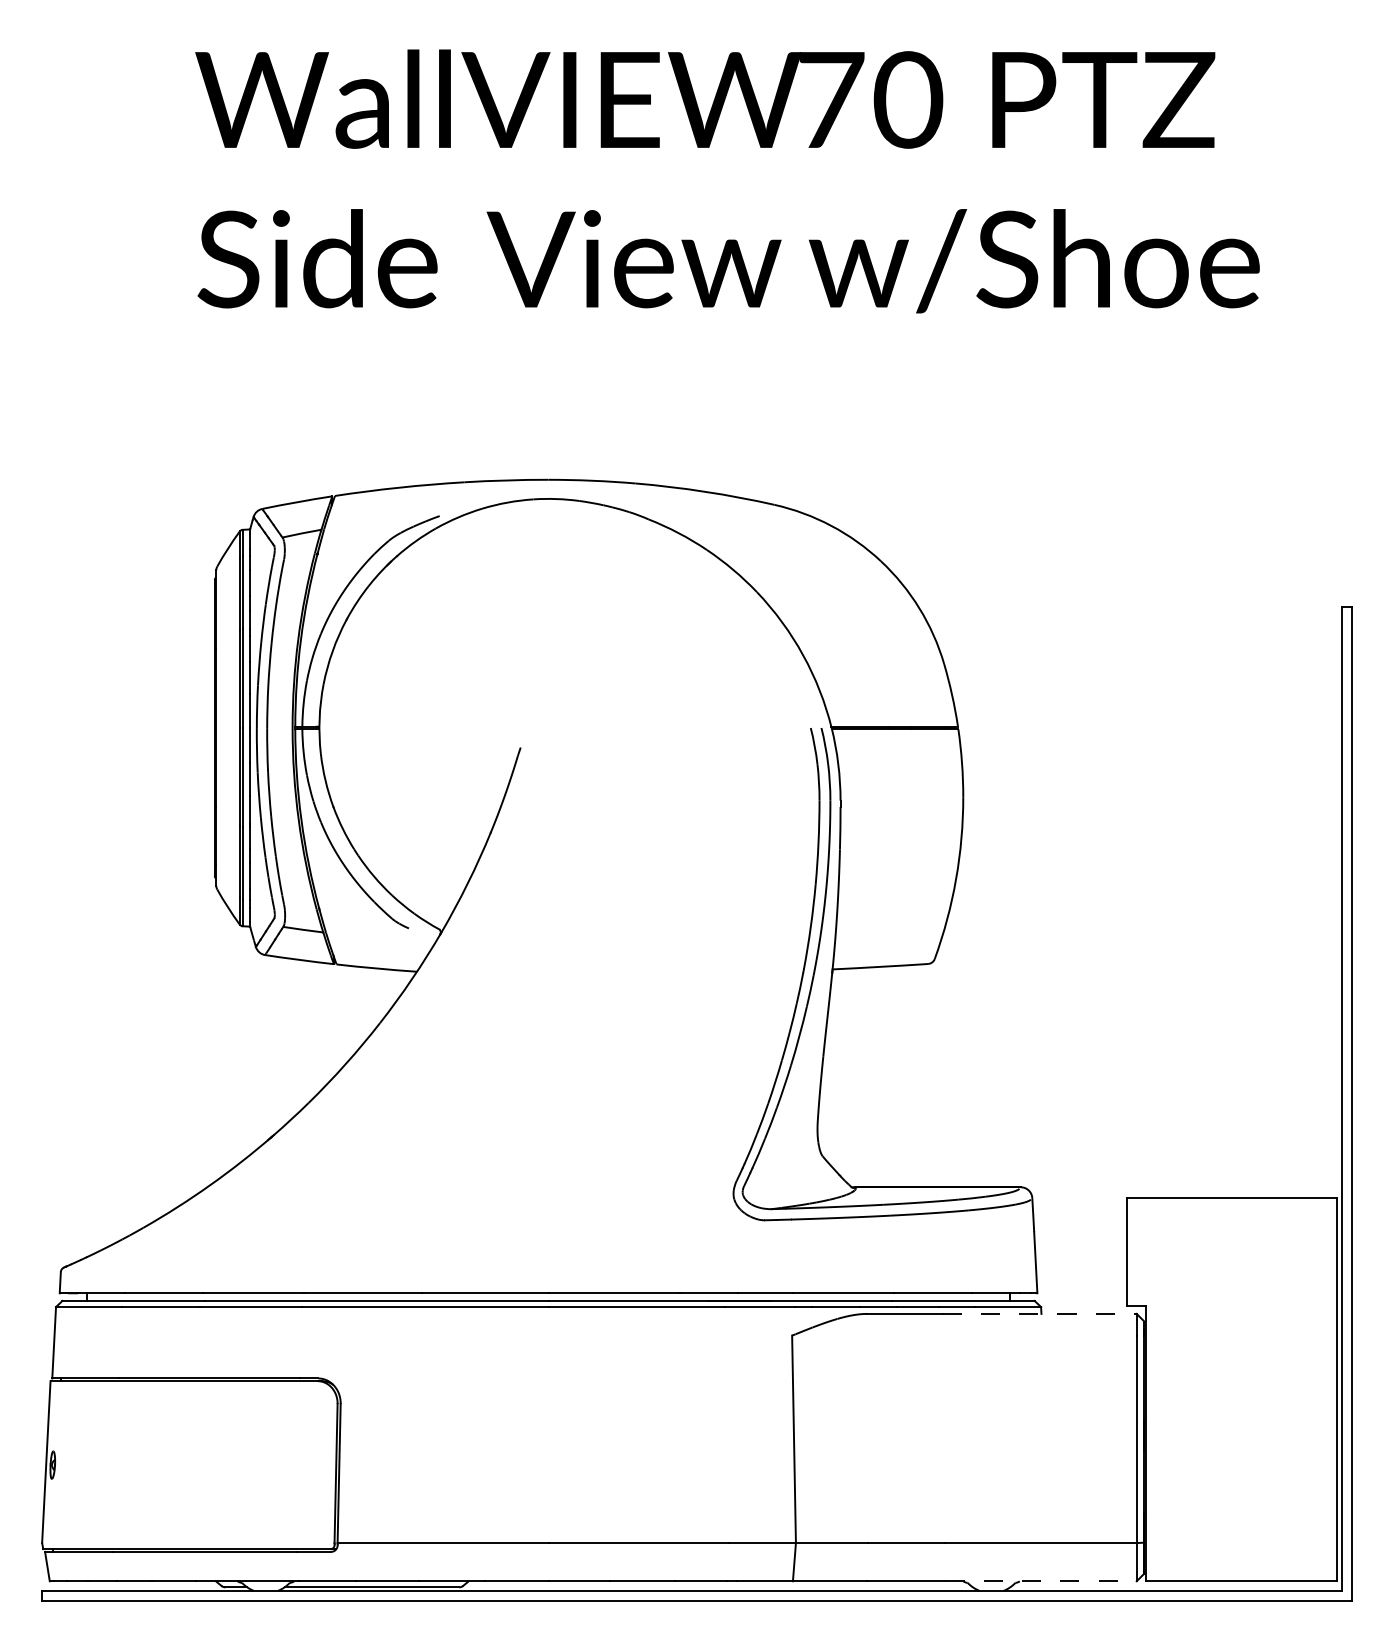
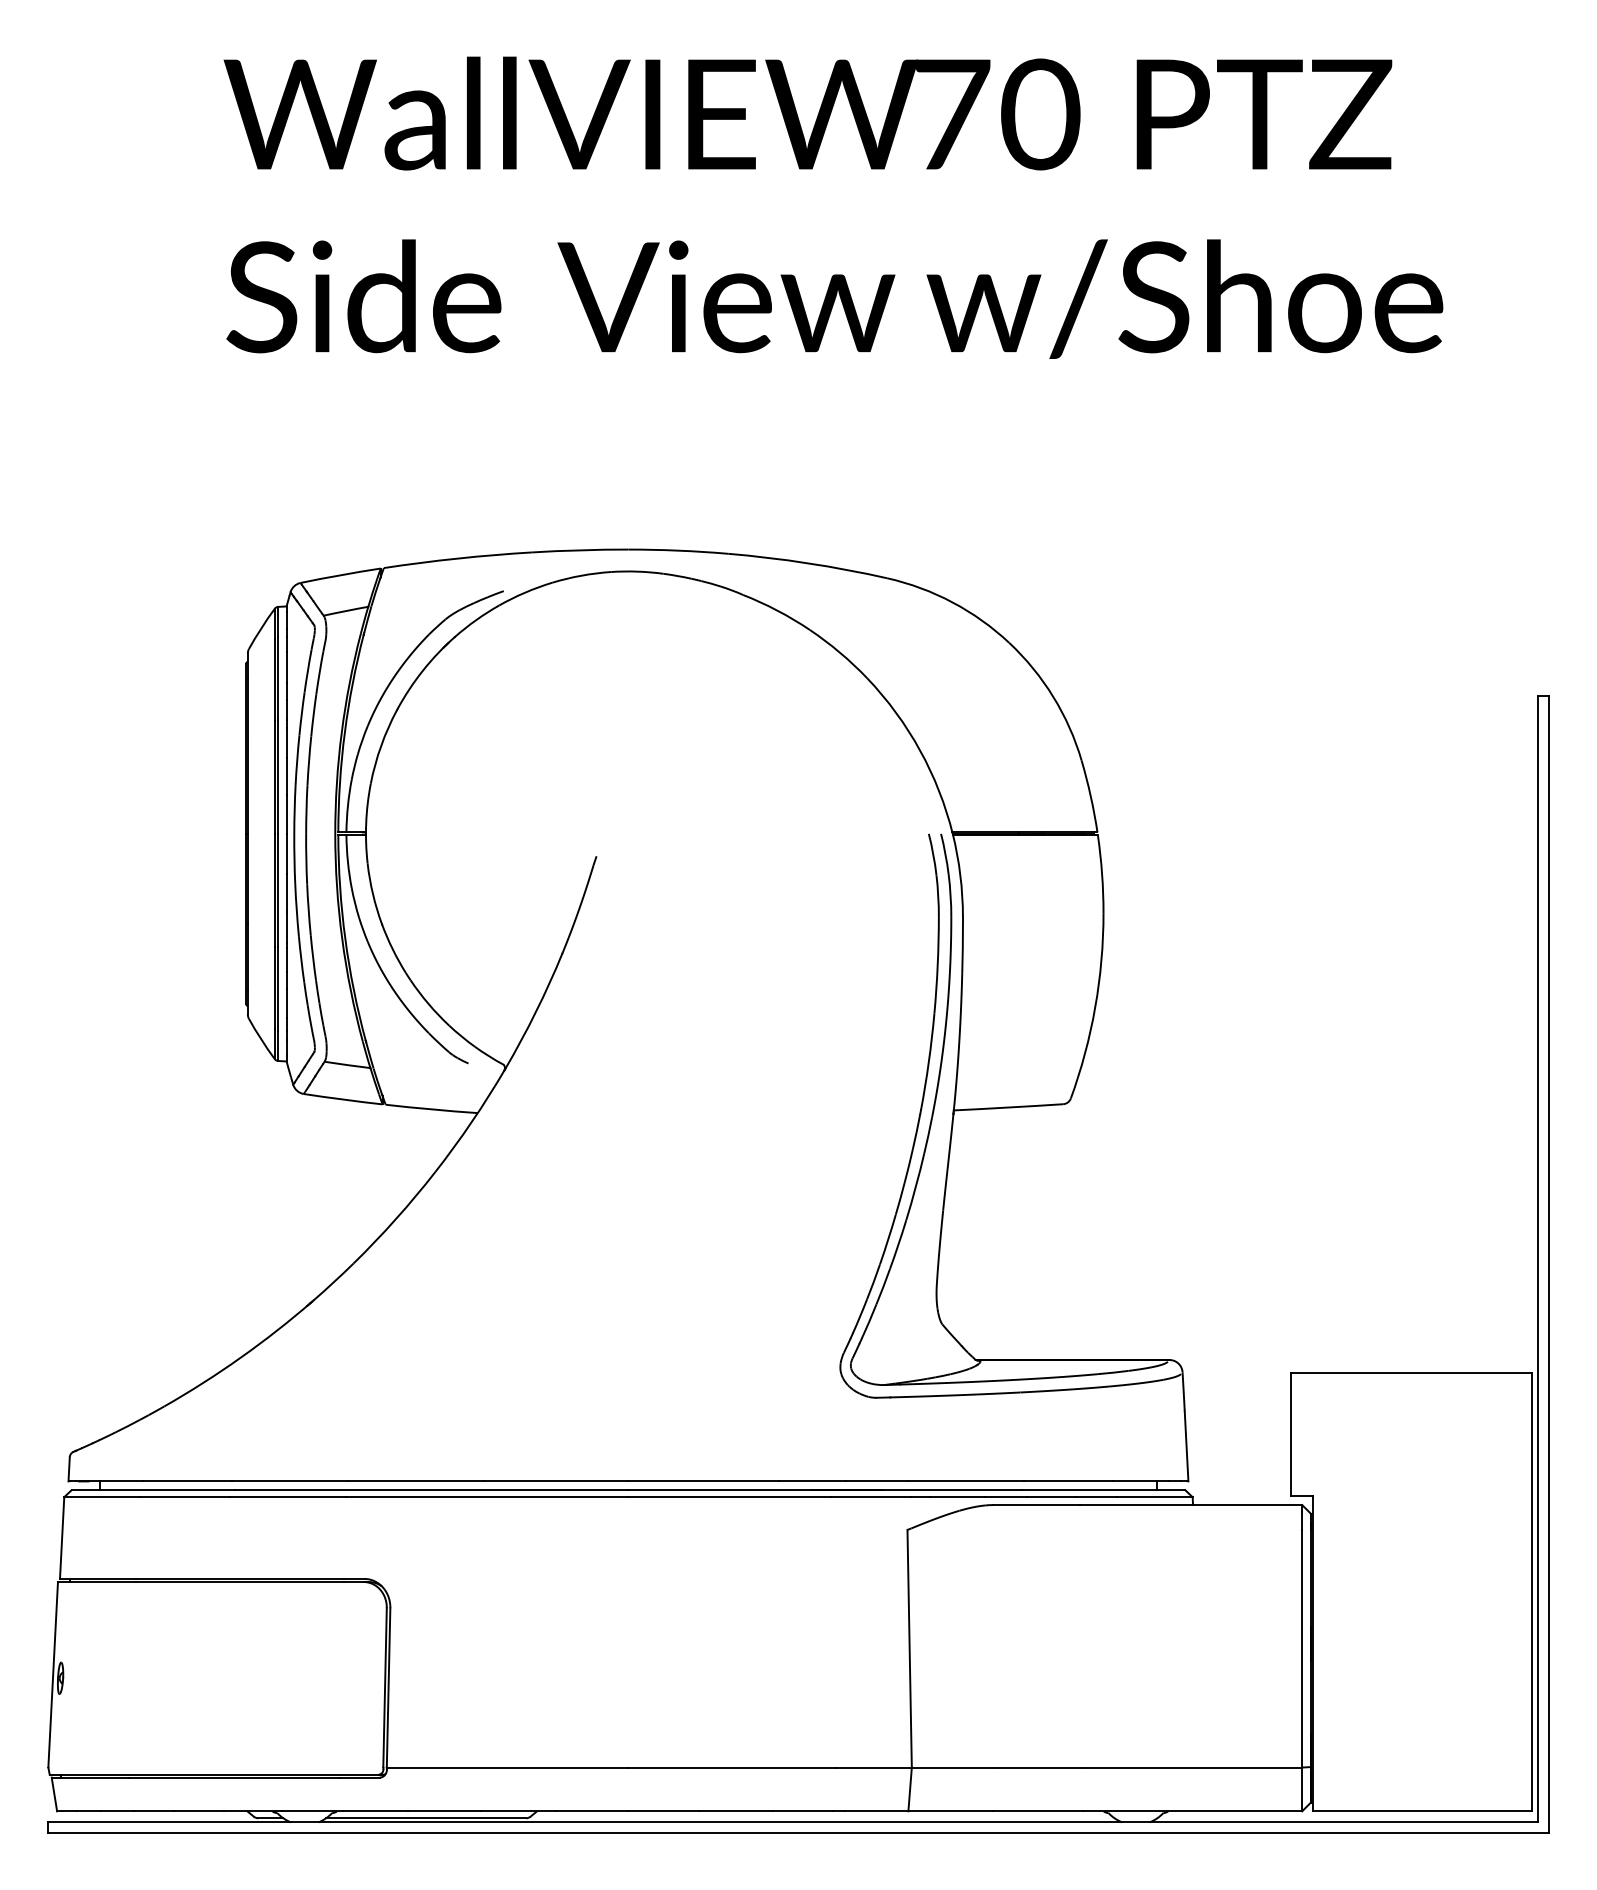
line: (1040, 1313) -> (1191, 1504), dashed -> solid
line: (1041, 1581) -> (1193, 1811), dashed -> solid

